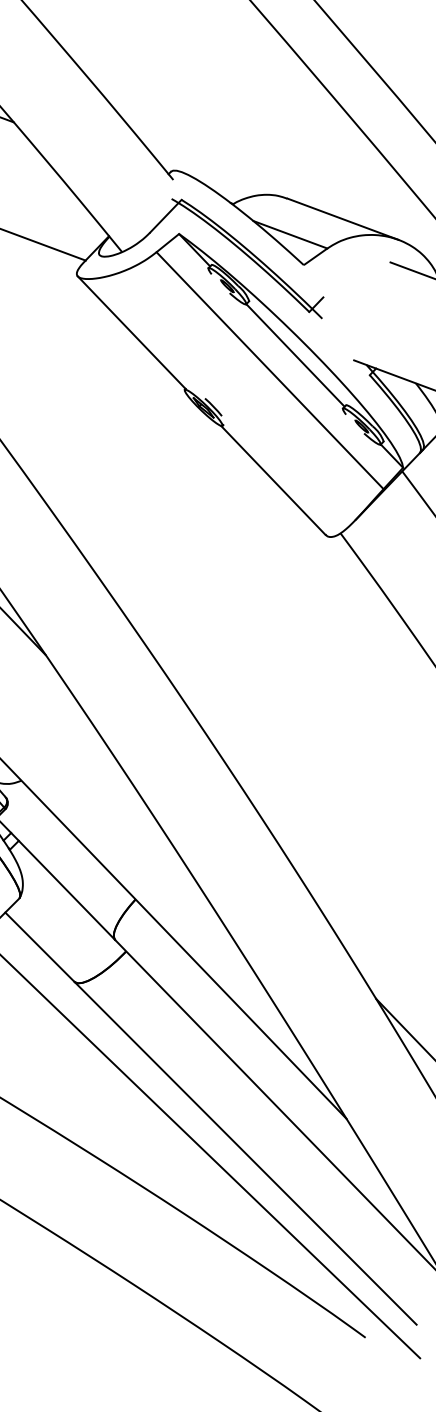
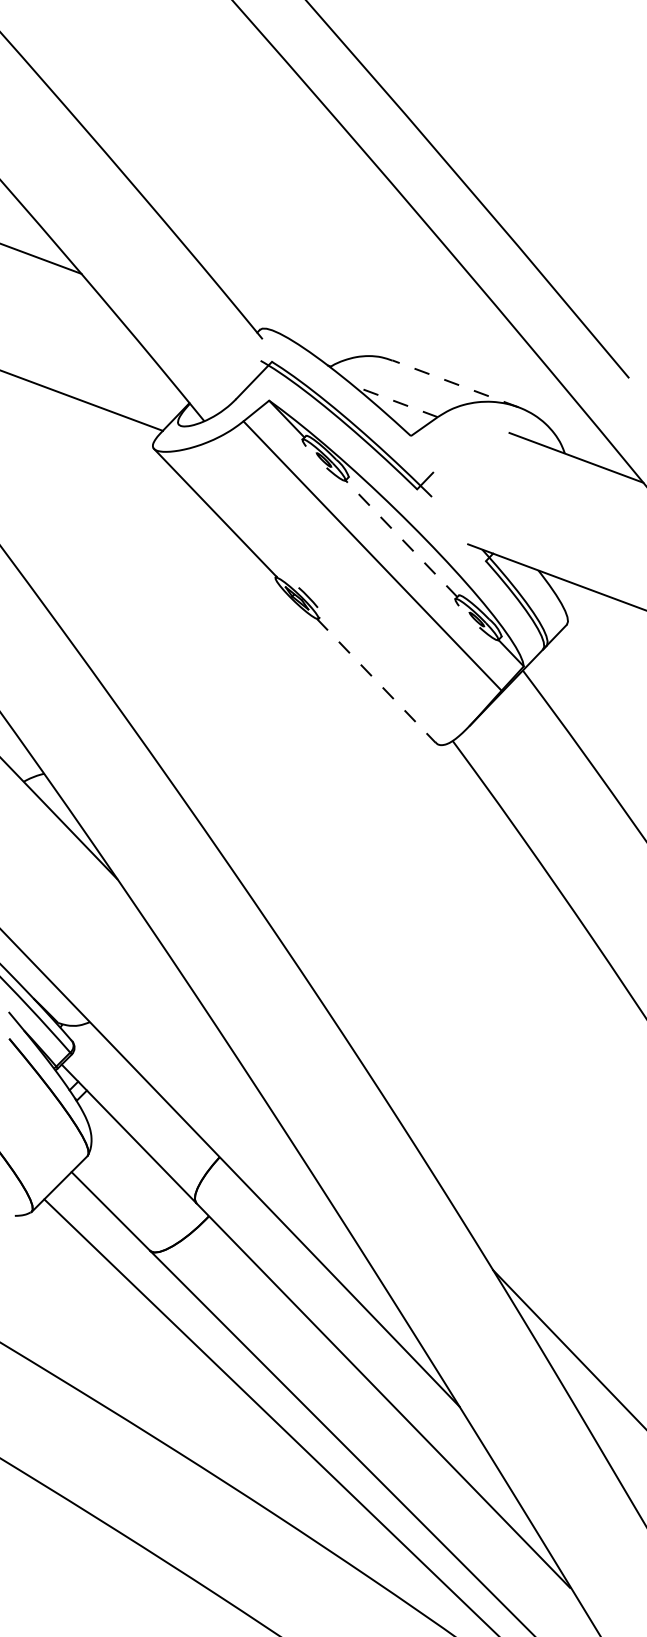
line: (342, 218) -> (454, 383), solid -> dashed
line: (290, 234) -> (395, 401), solid -> dashed
line: (295, 355) -> (401, 538), solid -> dashed
line: (273, 480) -> (376, 680), solid -> dashed

